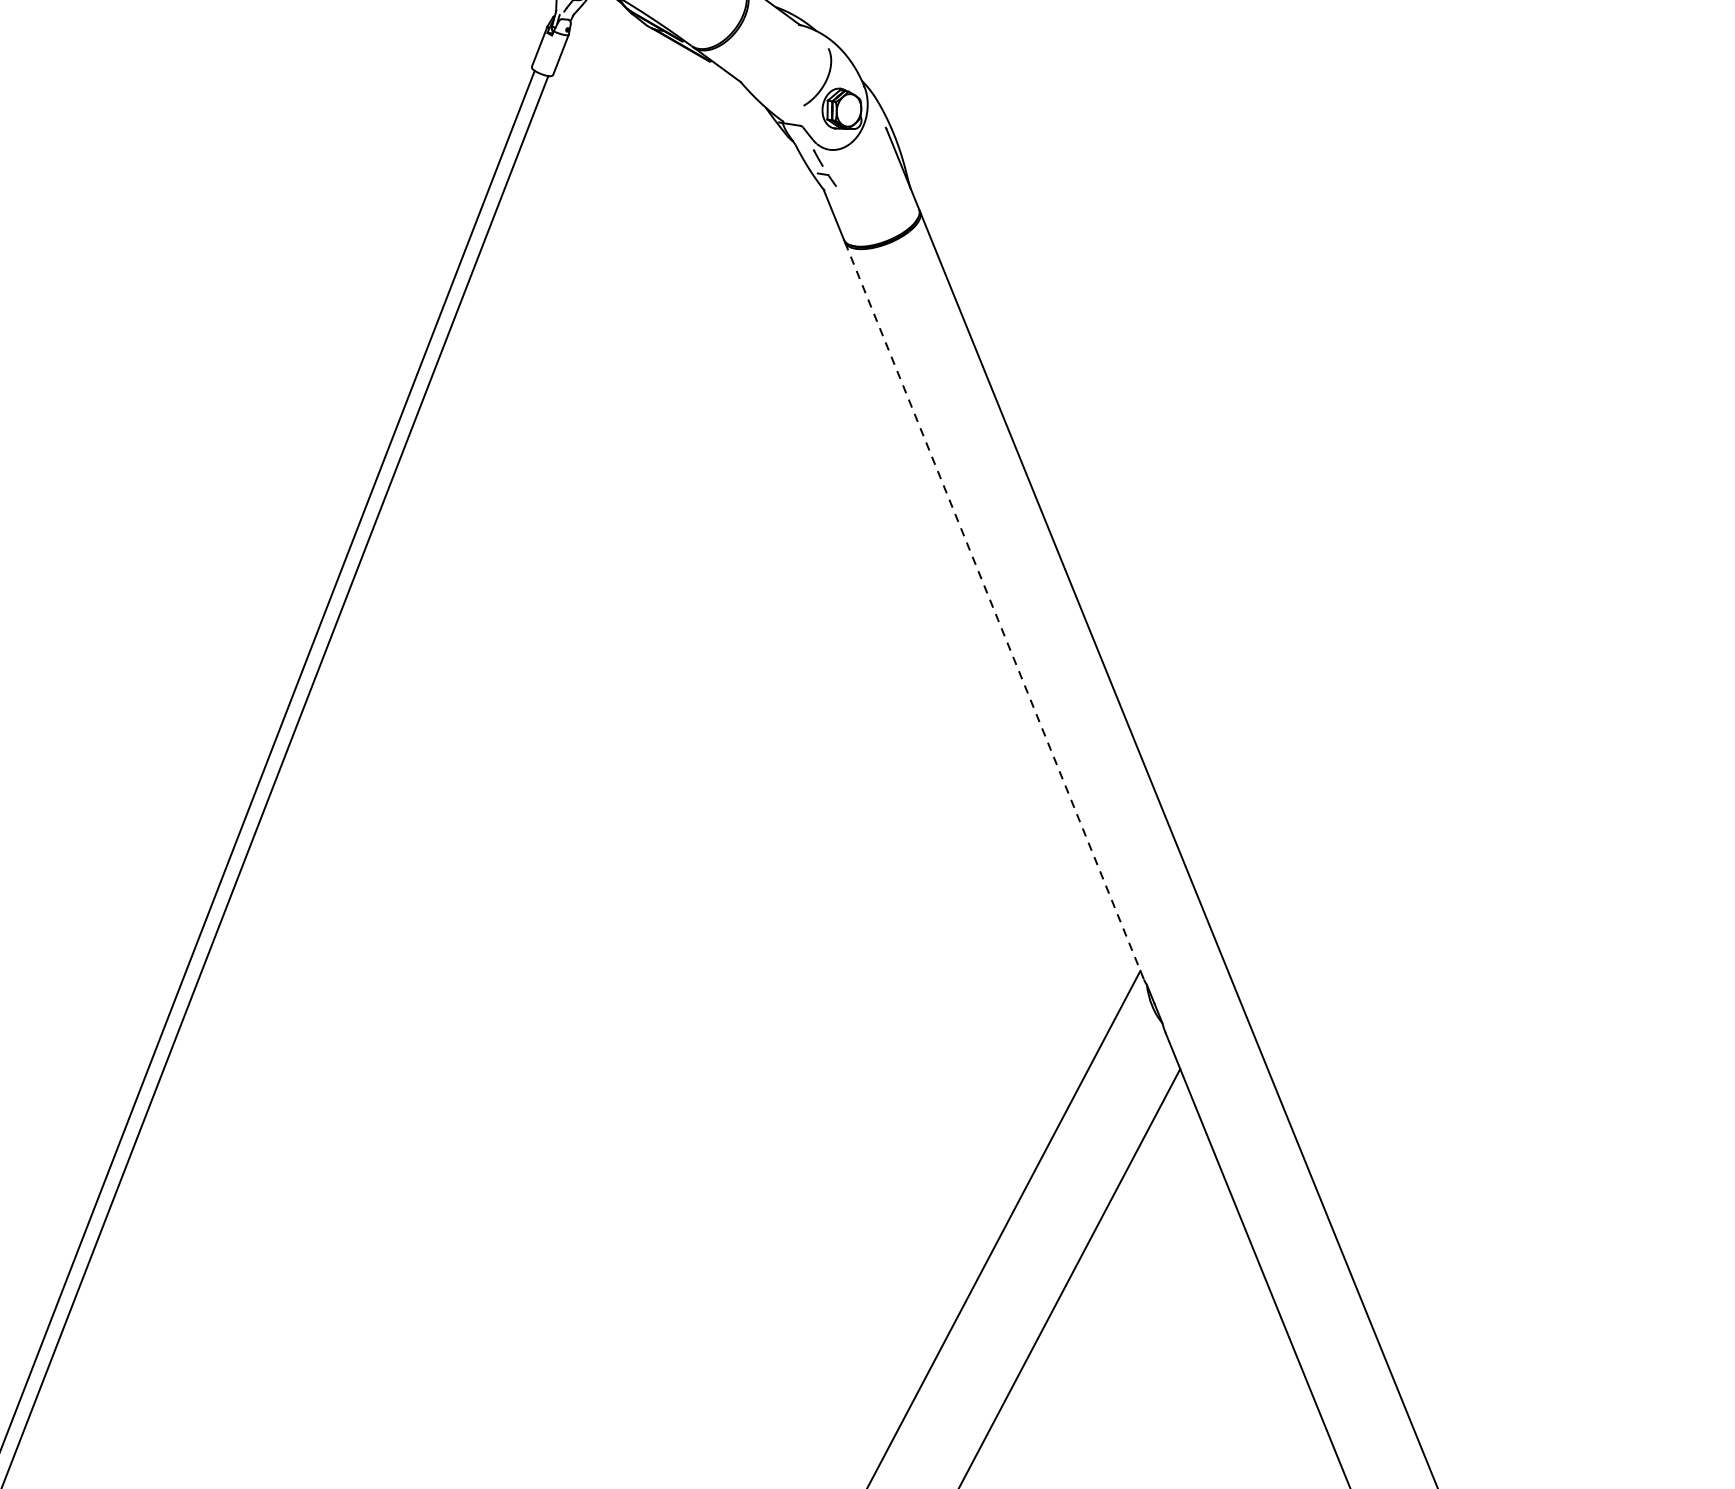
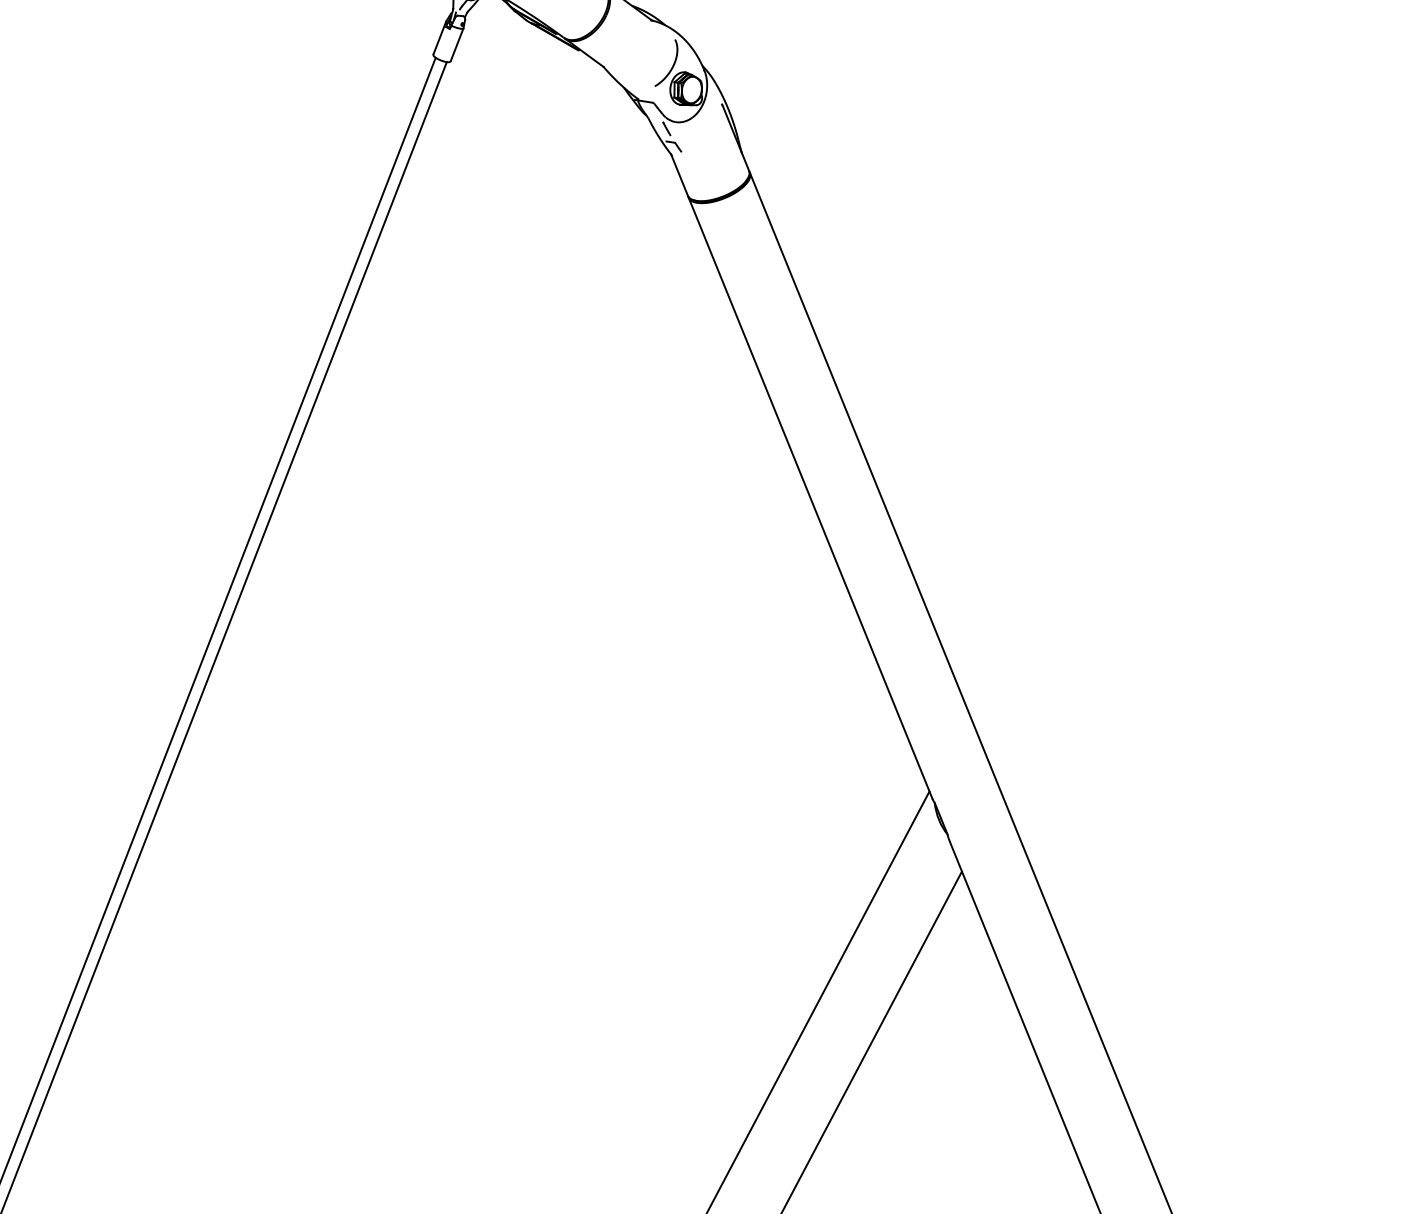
line: (994, 611) -> (810, 498), dashed -> solid

